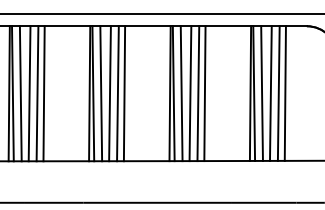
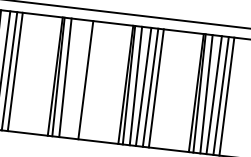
line: (109, 93) -> (72, 78), removed
line: (117, 93) -> (79, 79), removed

